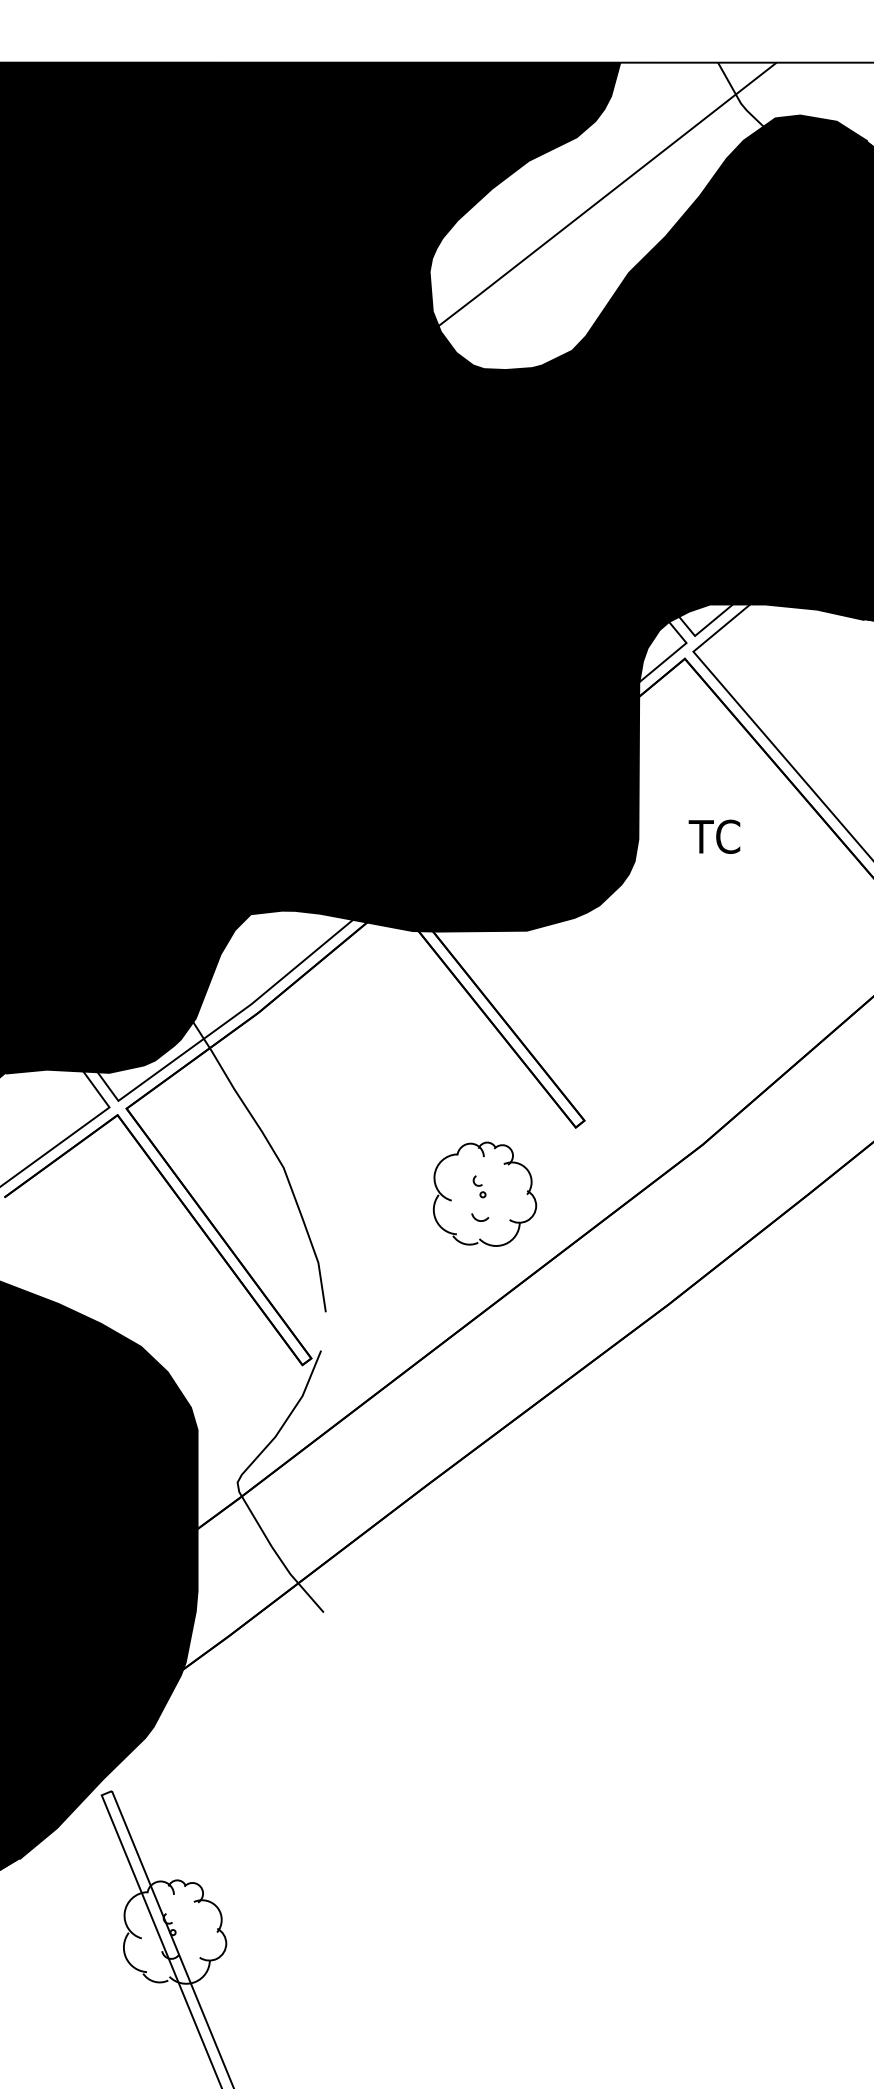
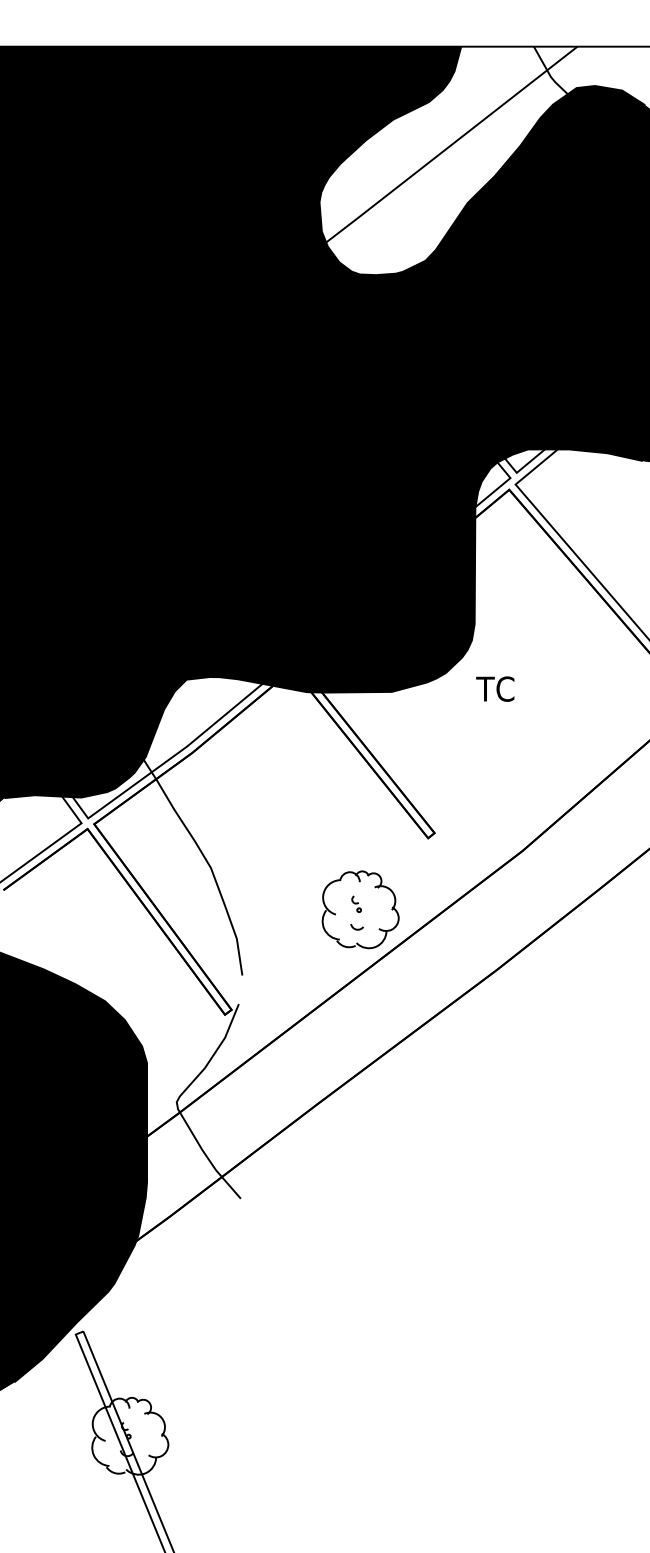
text: (714, 835) -> (495, 688), moved
part: (484, 1193) -> (360, 909), moved

